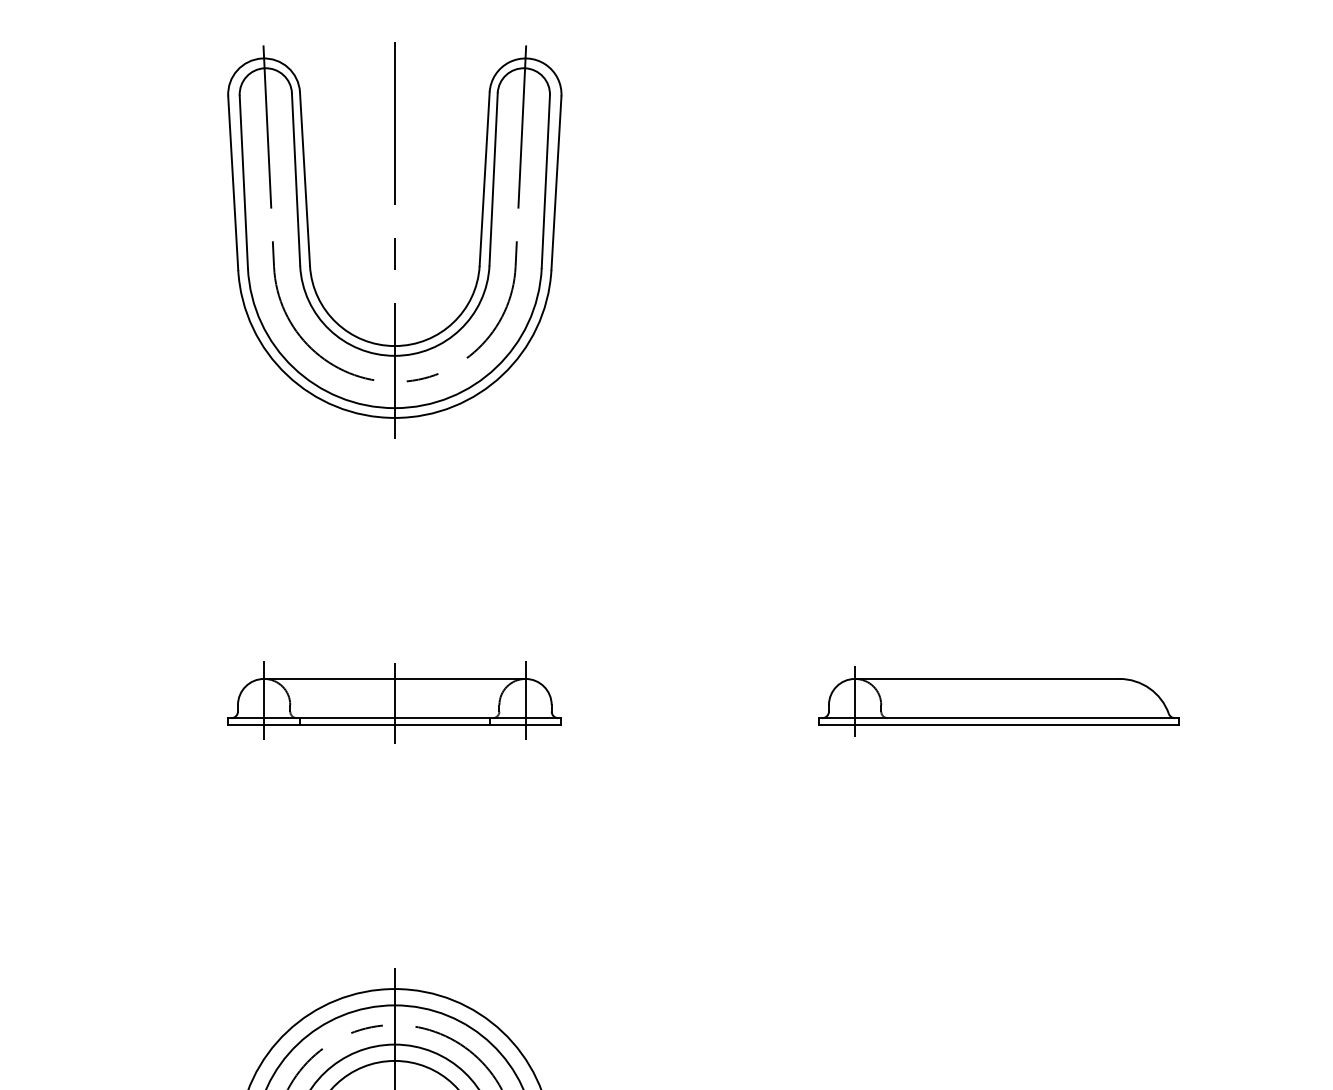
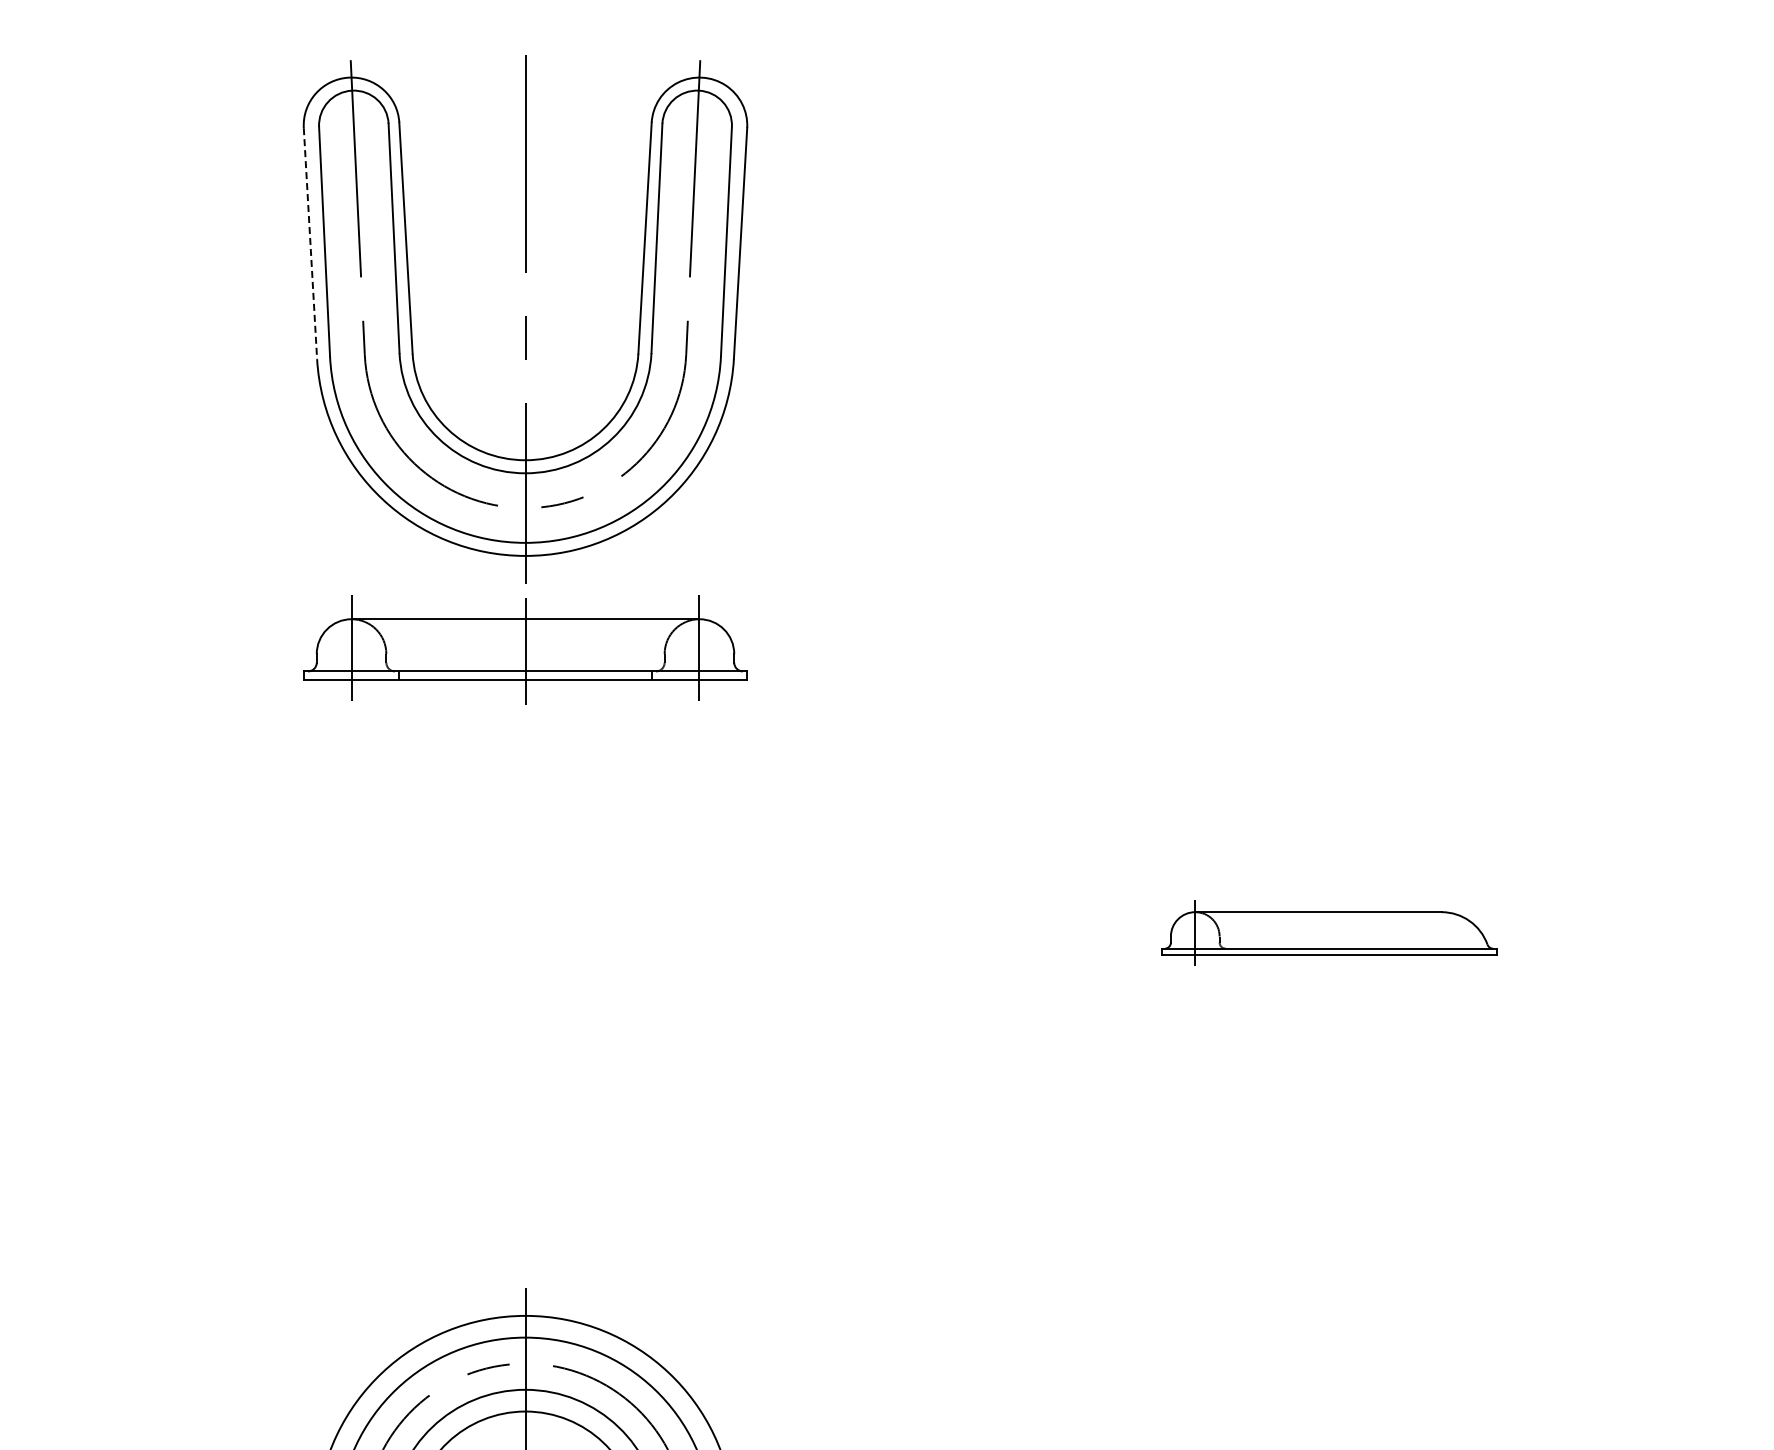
line: (233, 183) -> (310, 243), solid -> dashed
part: (998, 700) -> (1328, 932), size x0.7
part: (394, 701) -> (525, 649), moved

